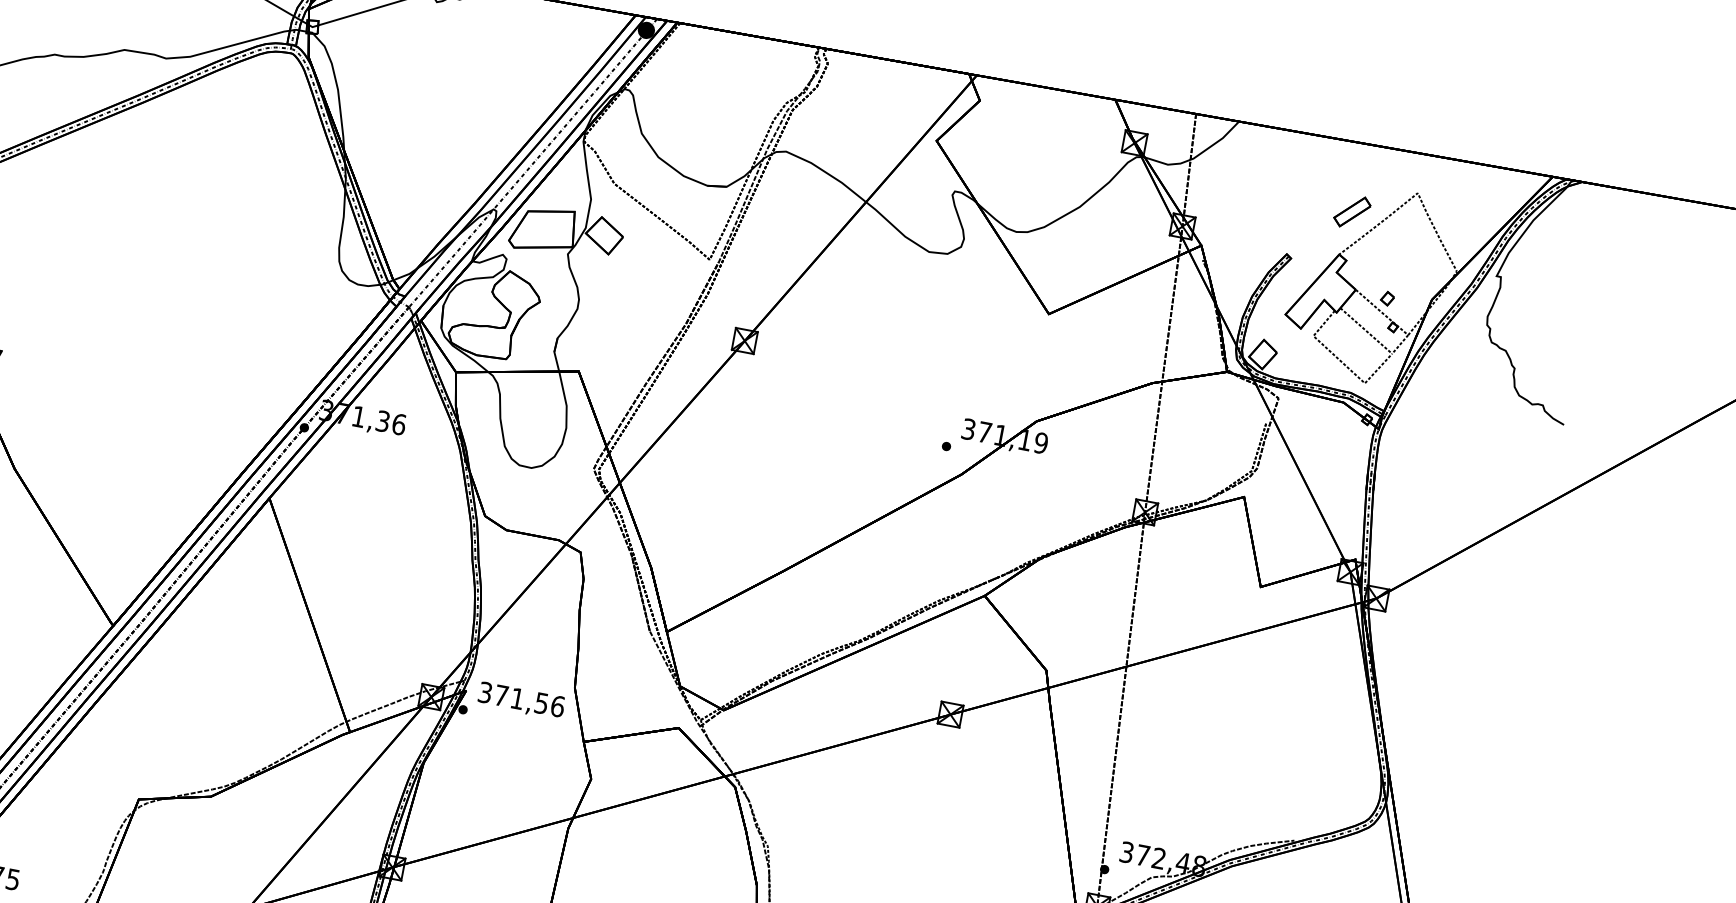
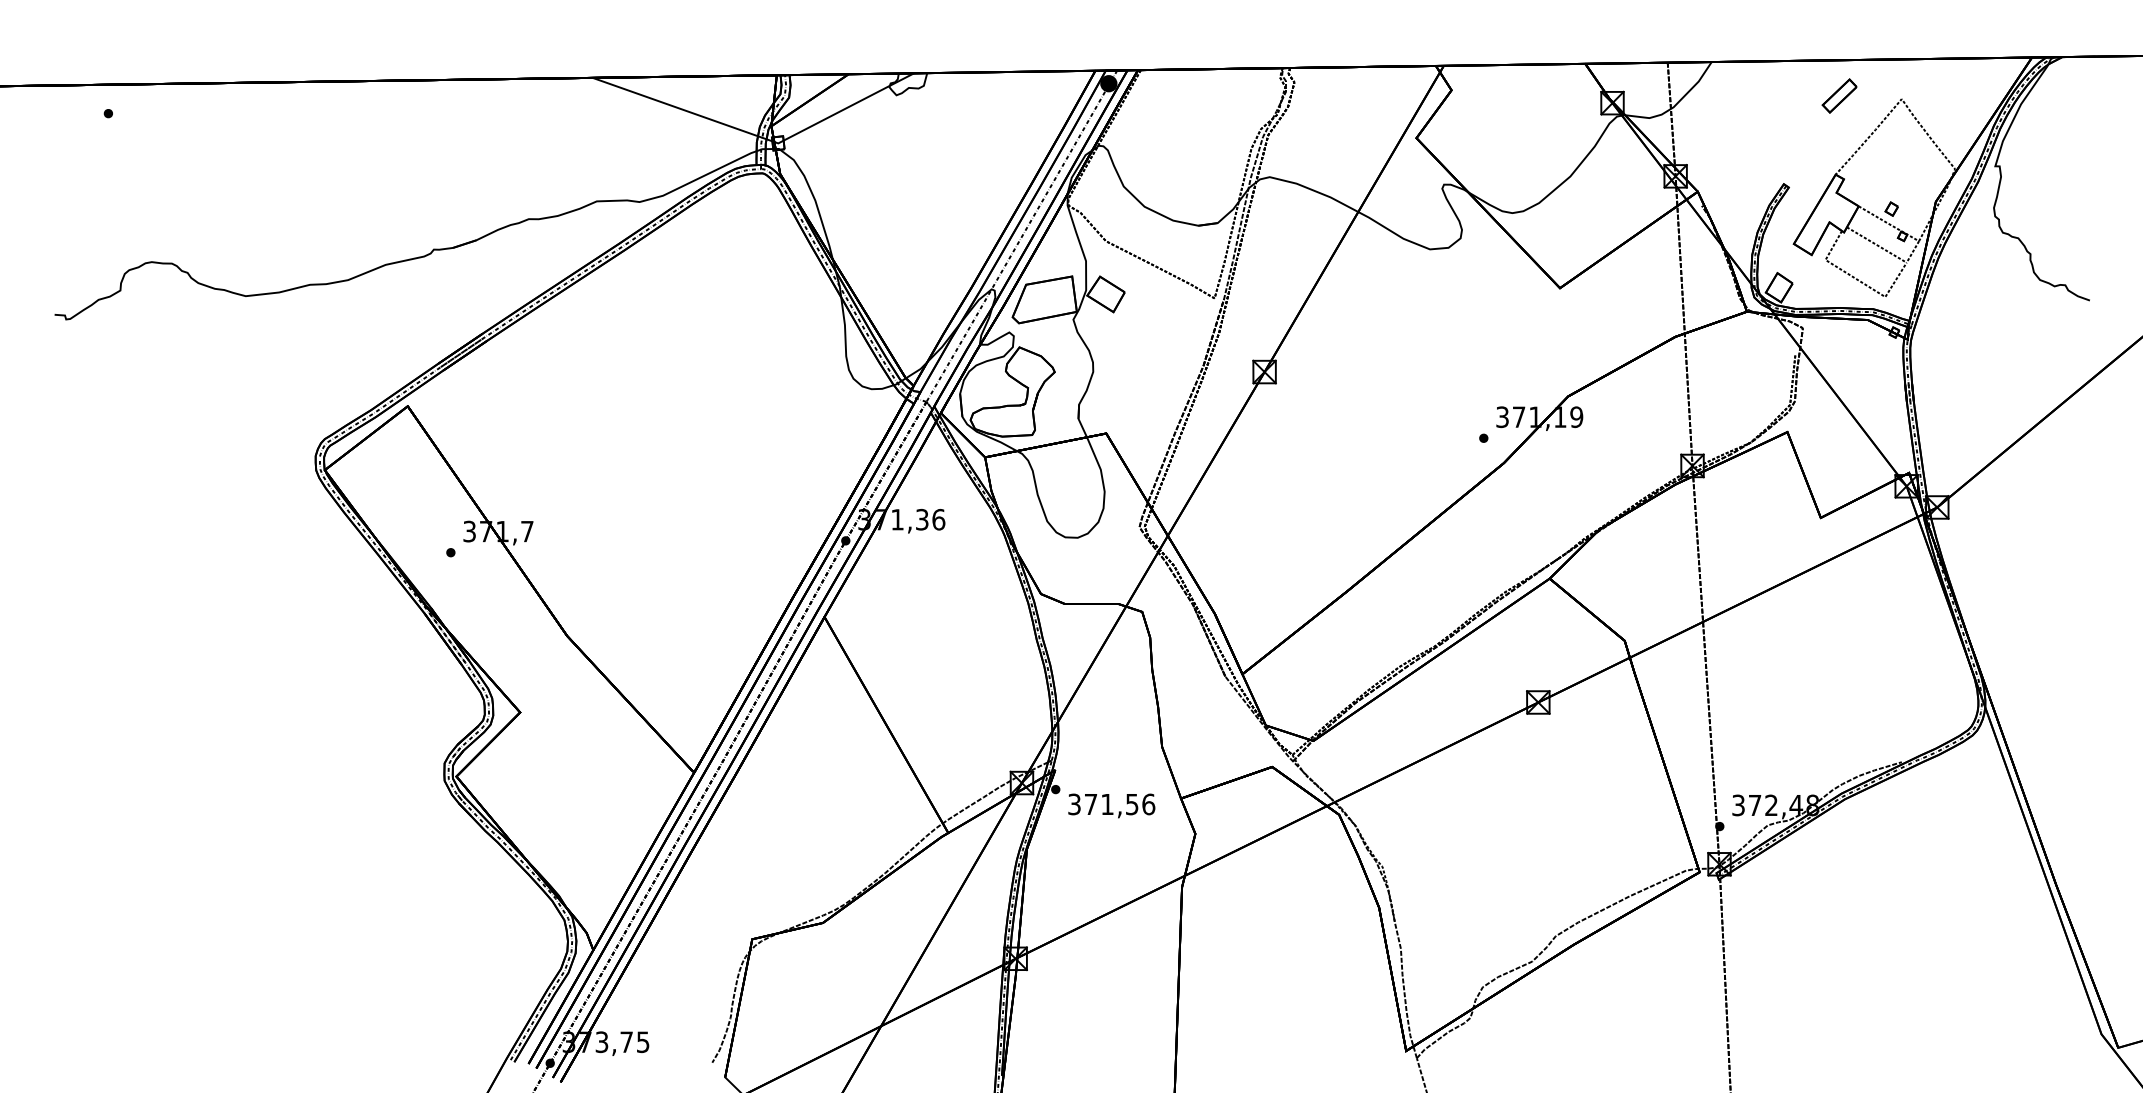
part: (1352, 211) -> (1839, 95), moved
text: (521, 700) -> (1111, 805), moved

